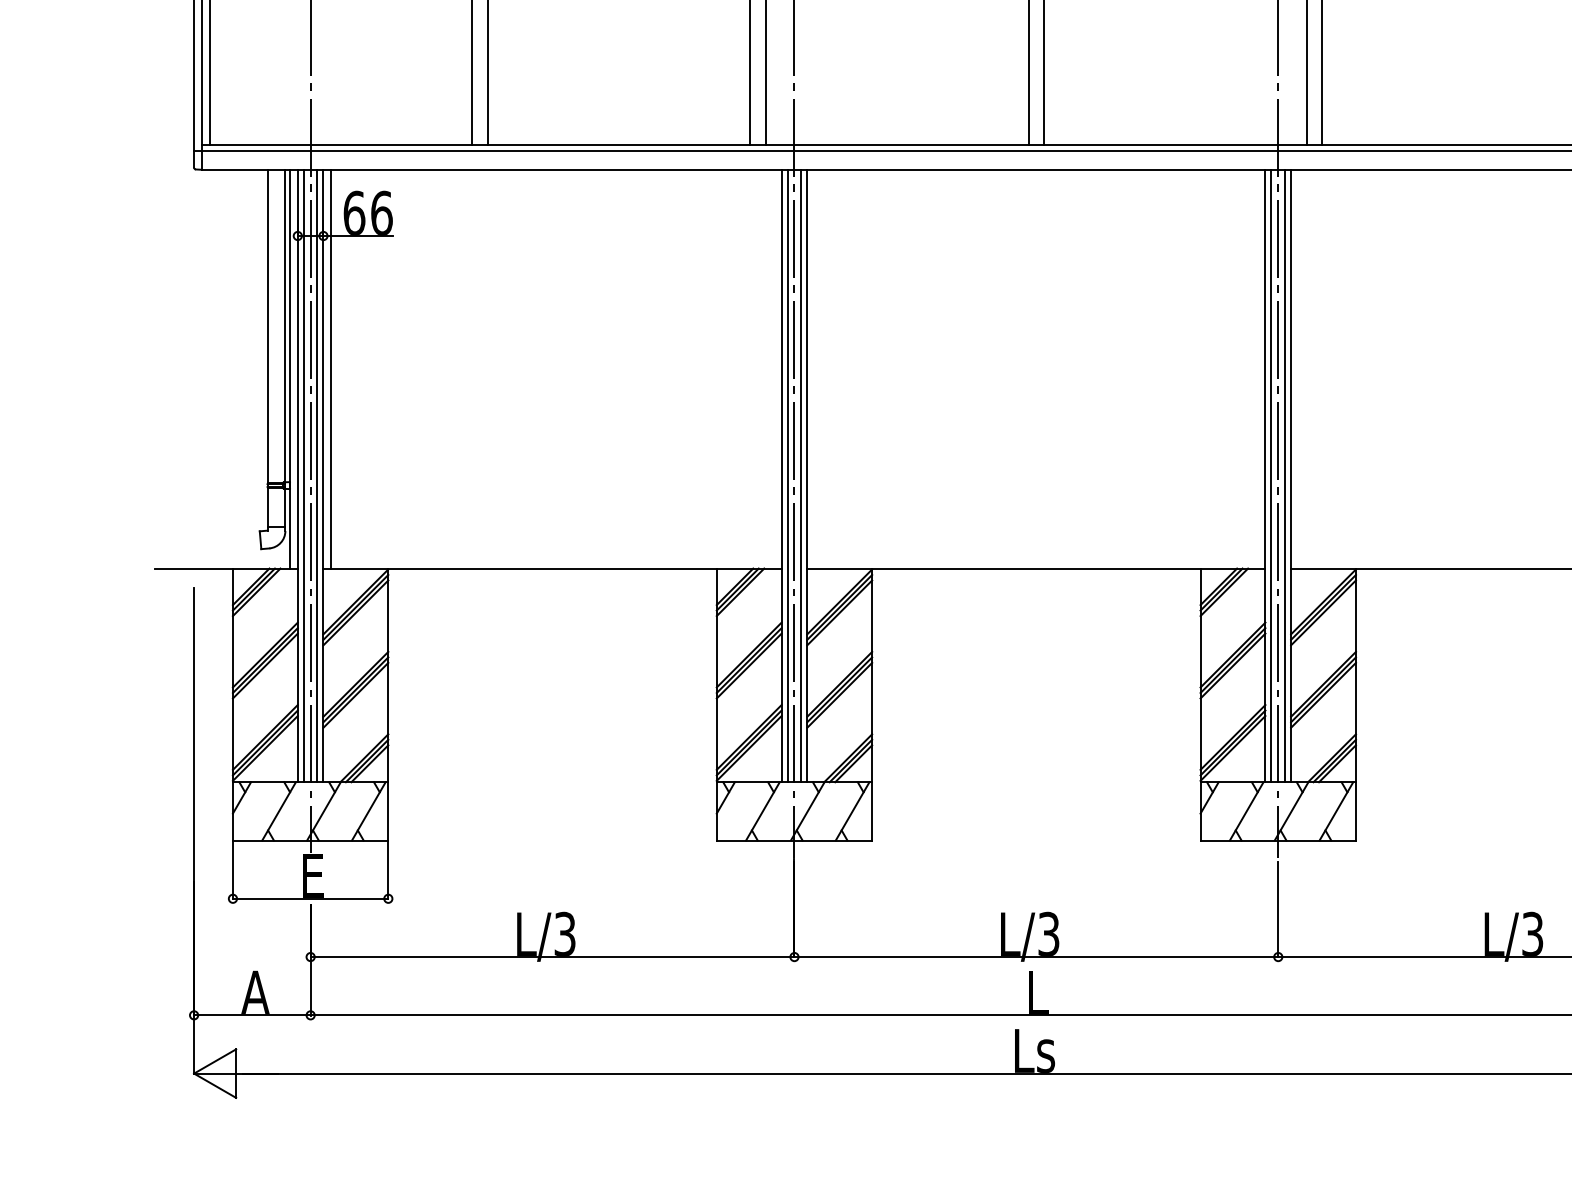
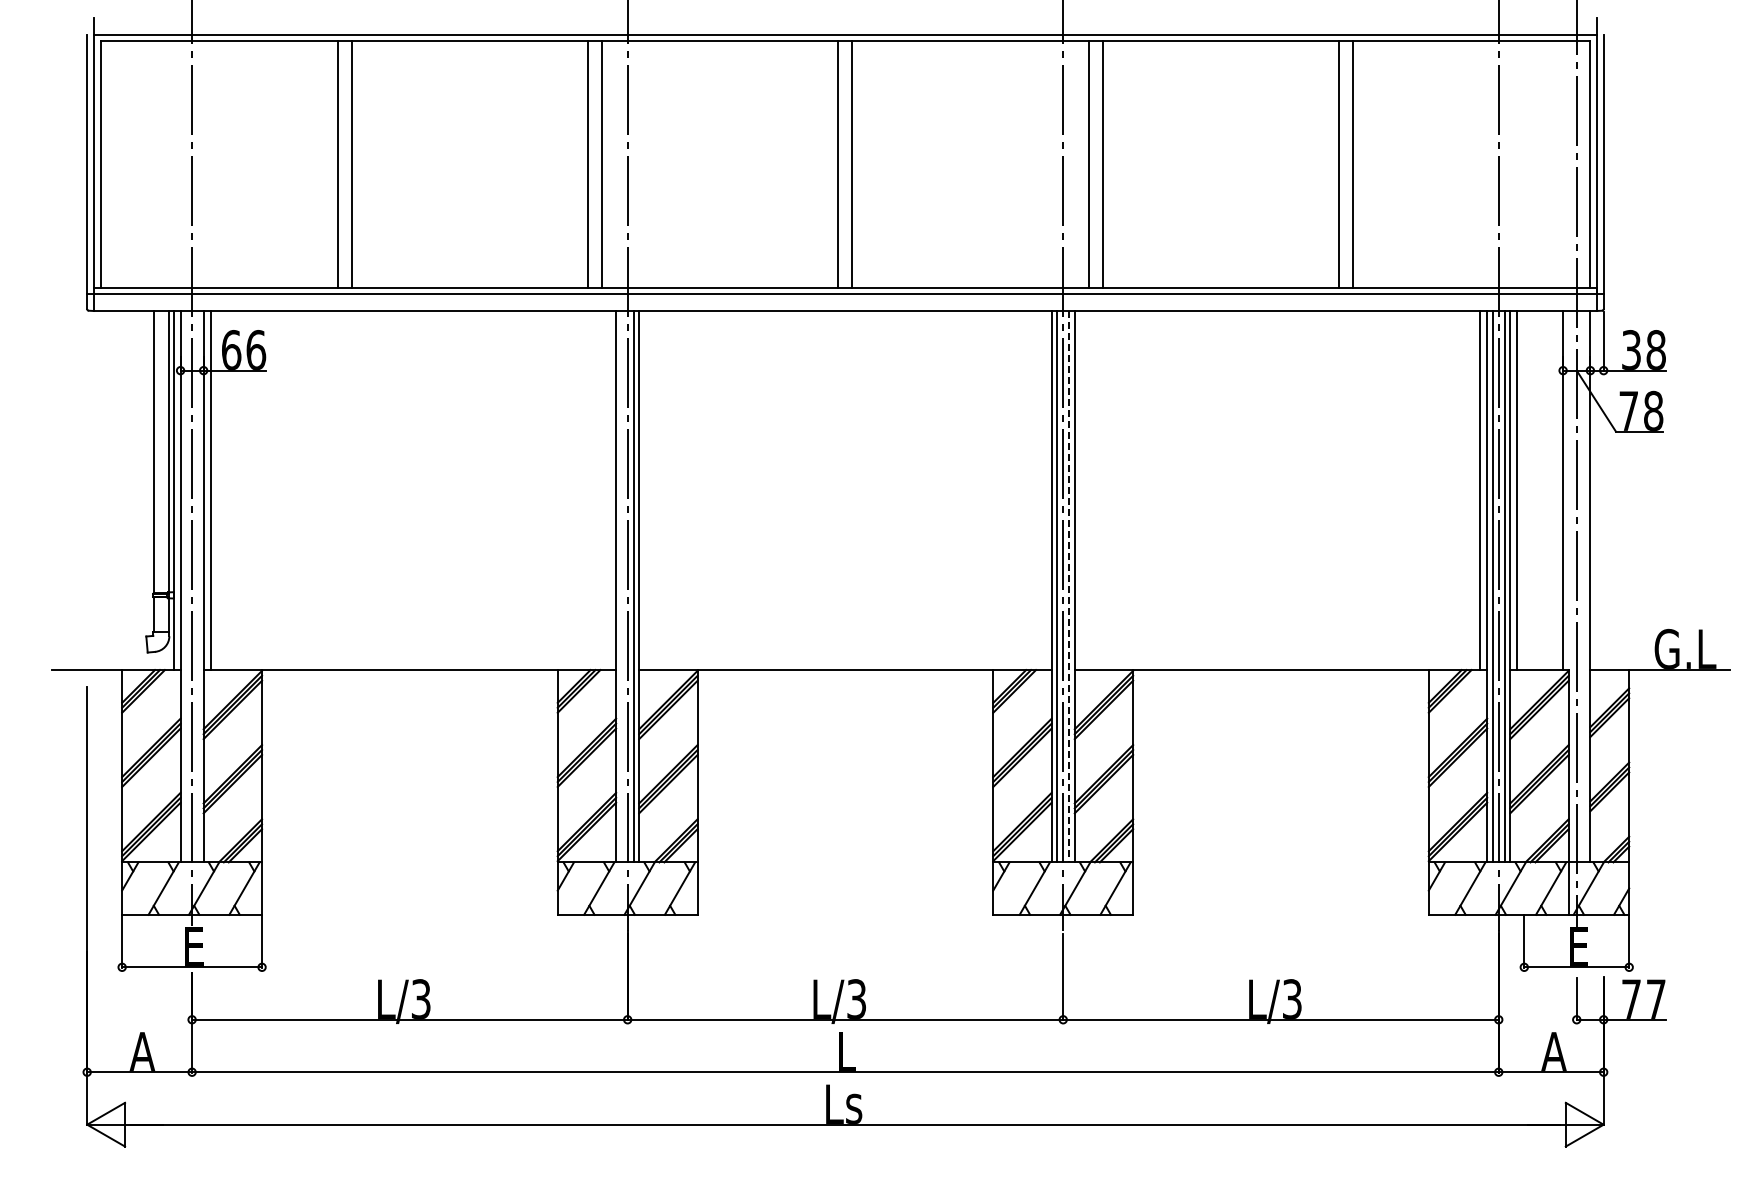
line: (303, 475) -> (185, 586), removed
line: (317, 475) -> (198, 586), removed
line: (787, 475) -> (621, 586), removed
line: (1285, 475) -> (1069, 586), solid -> dashed

